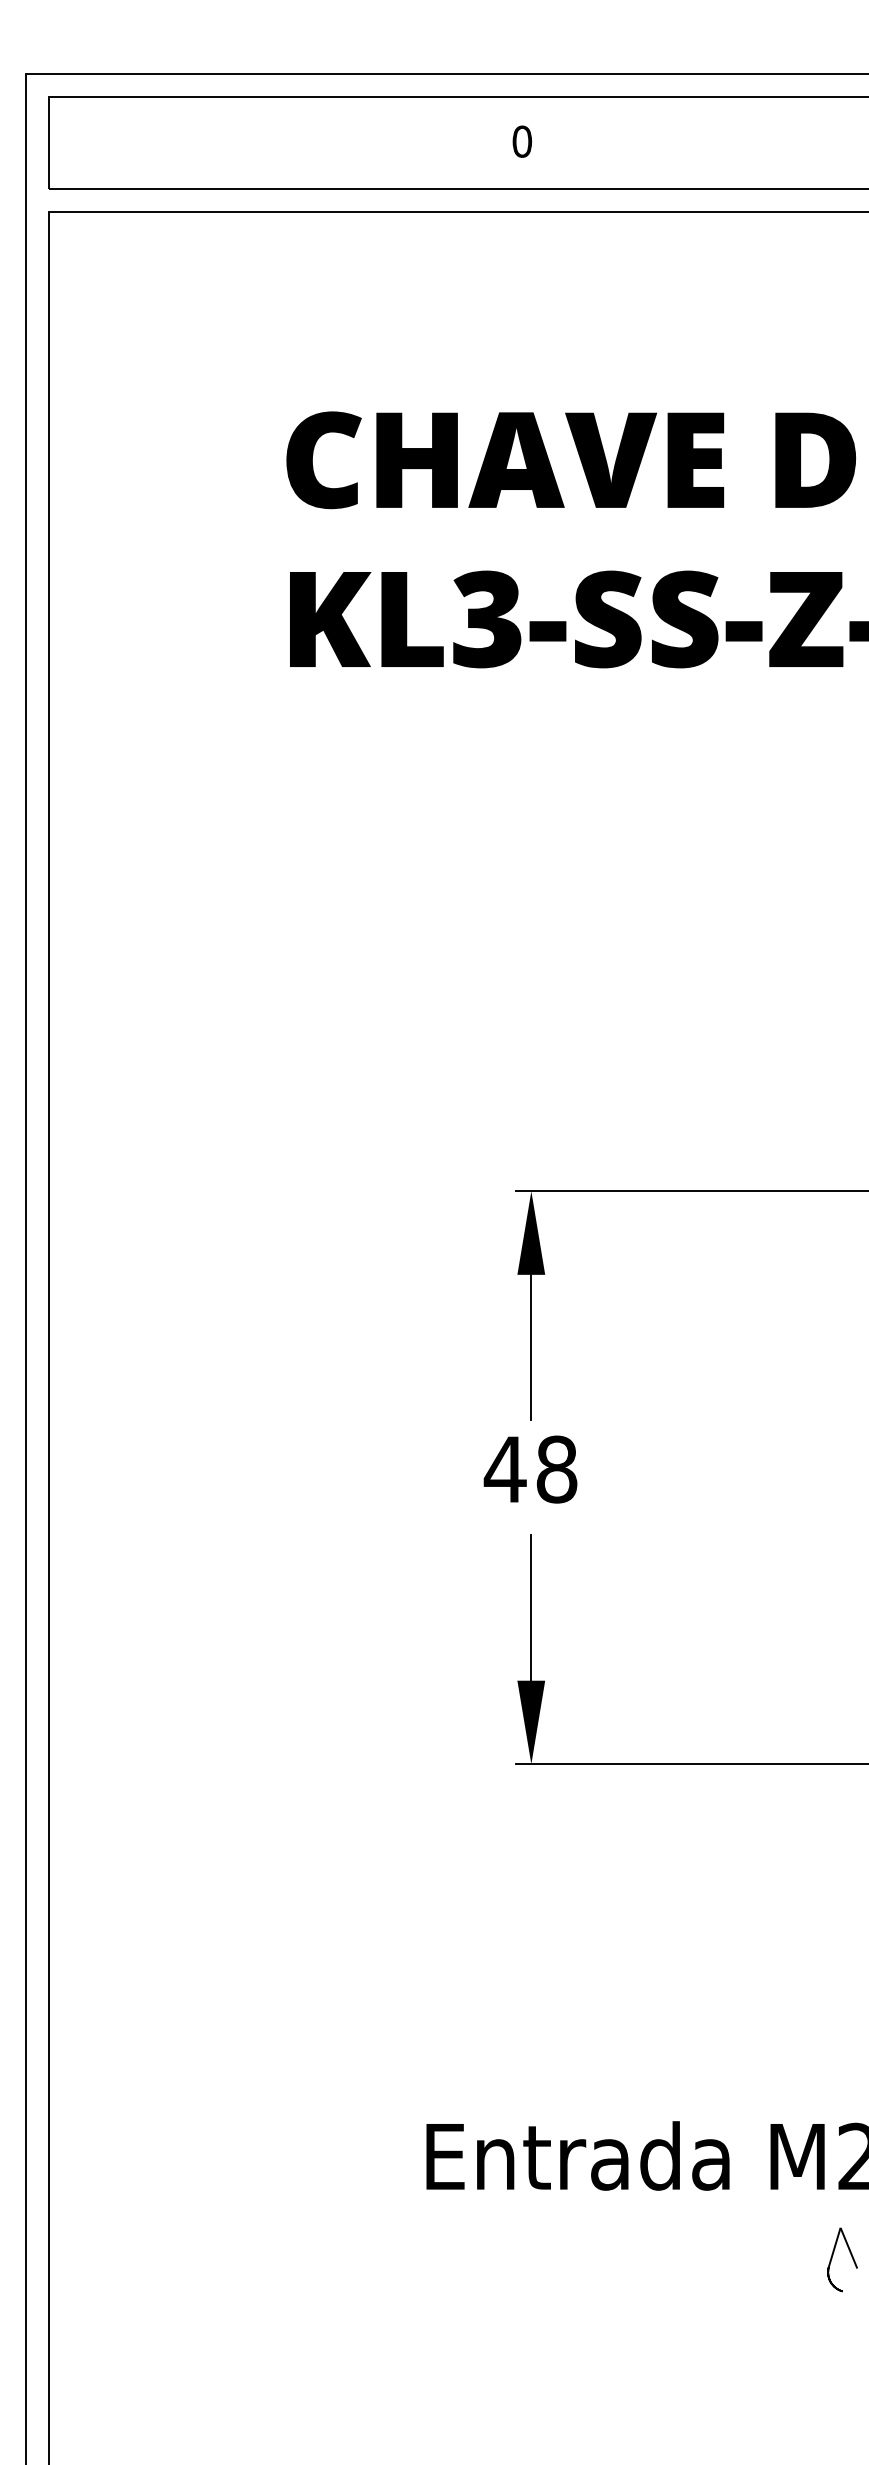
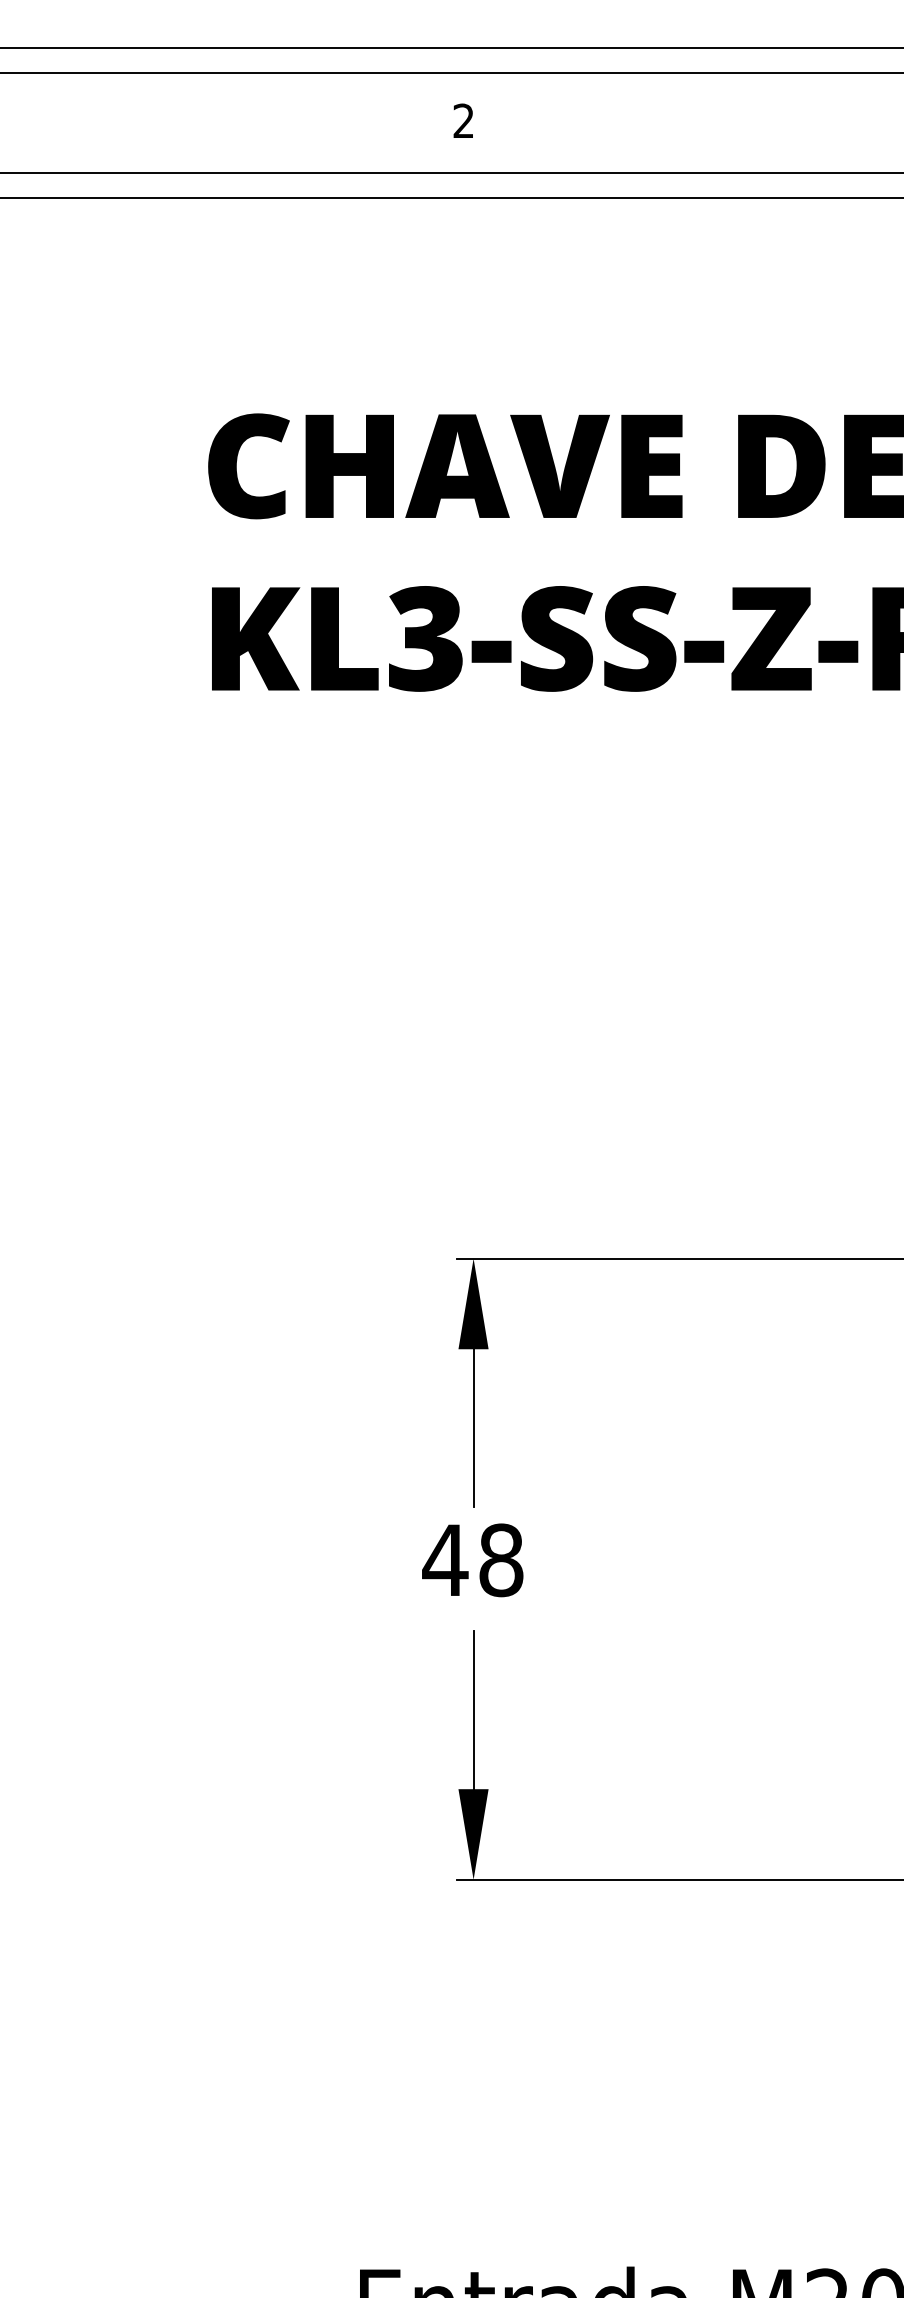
text: (522, 141) -> (463, 120), 0 -> 2

